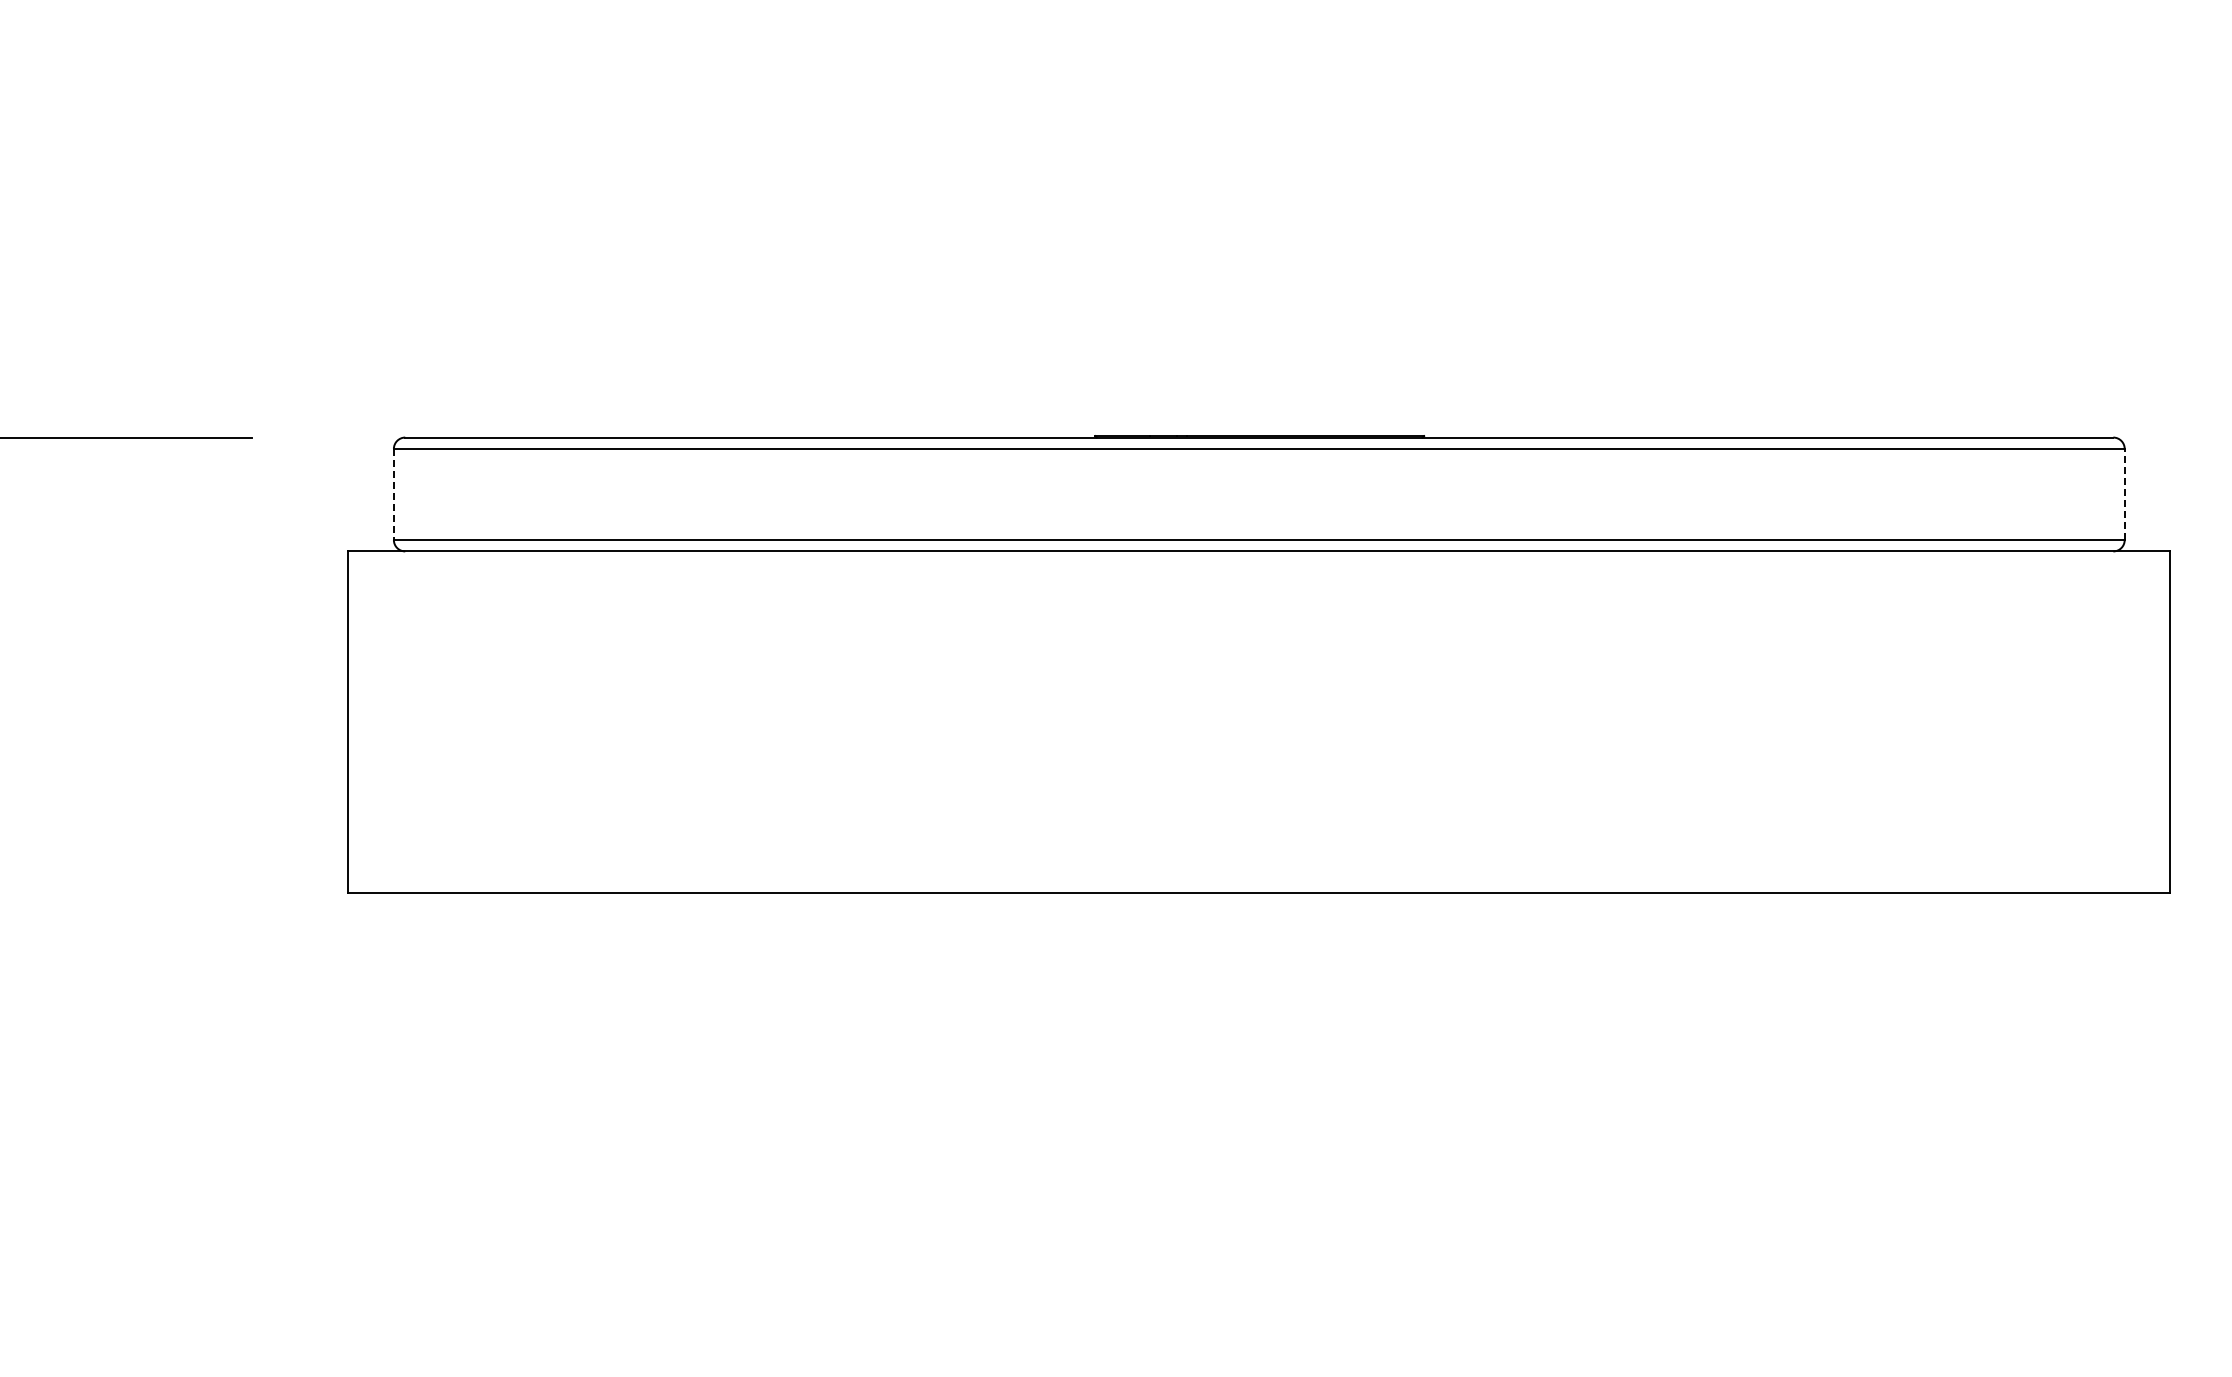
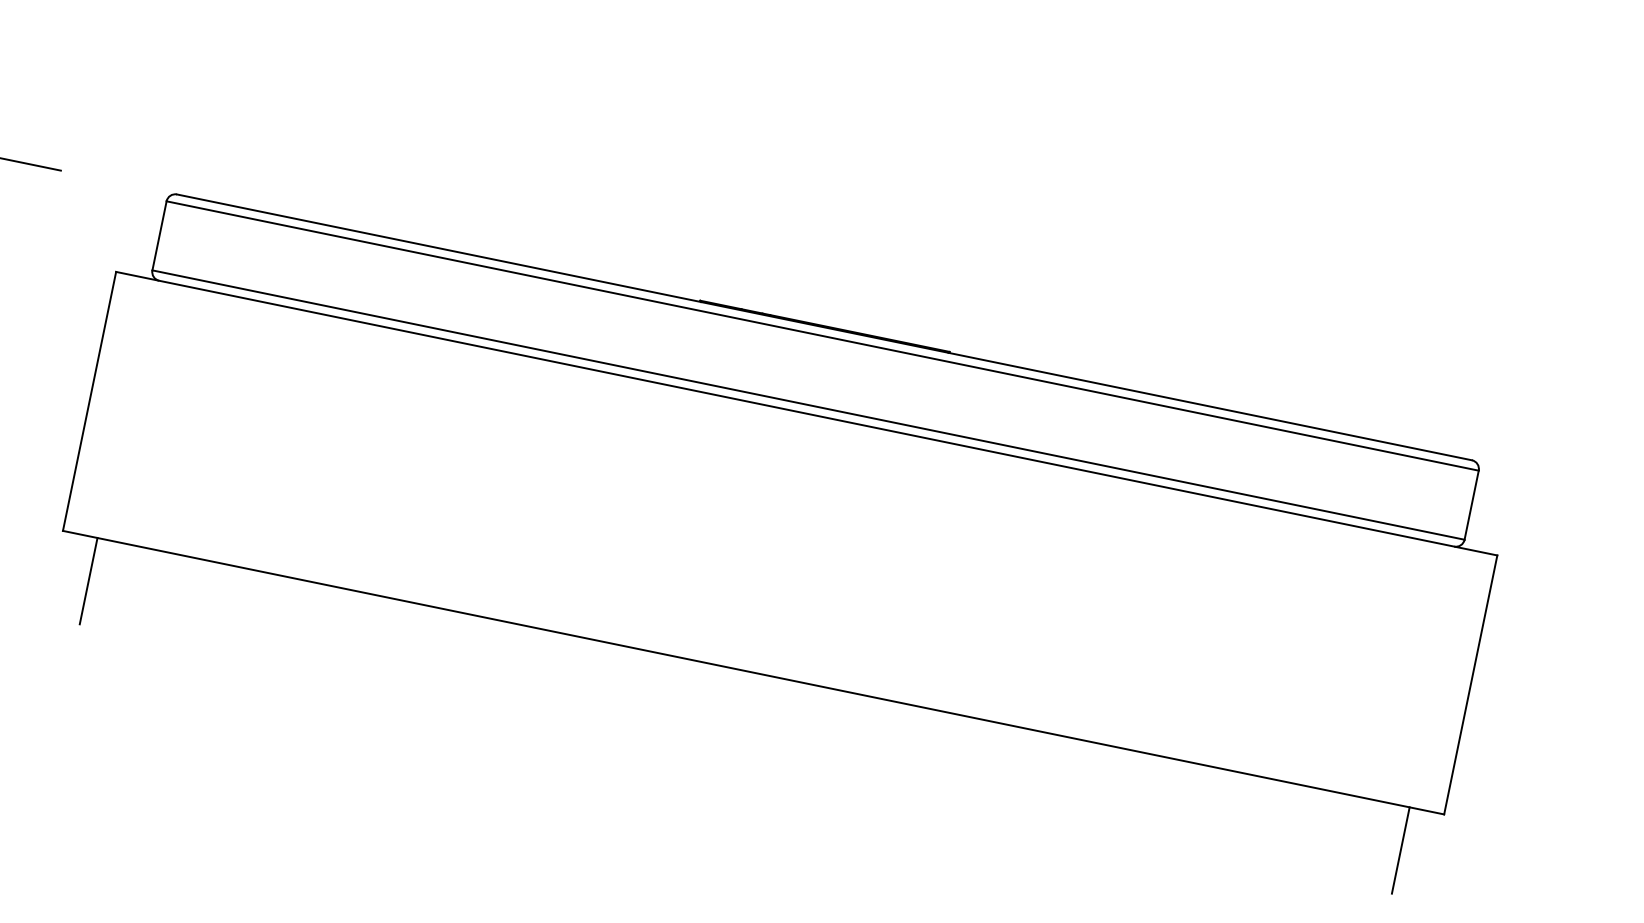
line: (393, 494) -> (159, 235), dashed -> solid
line: (2124, 494) -> (1471, 505), dashed -> solid
line: (393, 949) -> (88, 580), added
line: (2124, 949) -> (1400, 850), added

